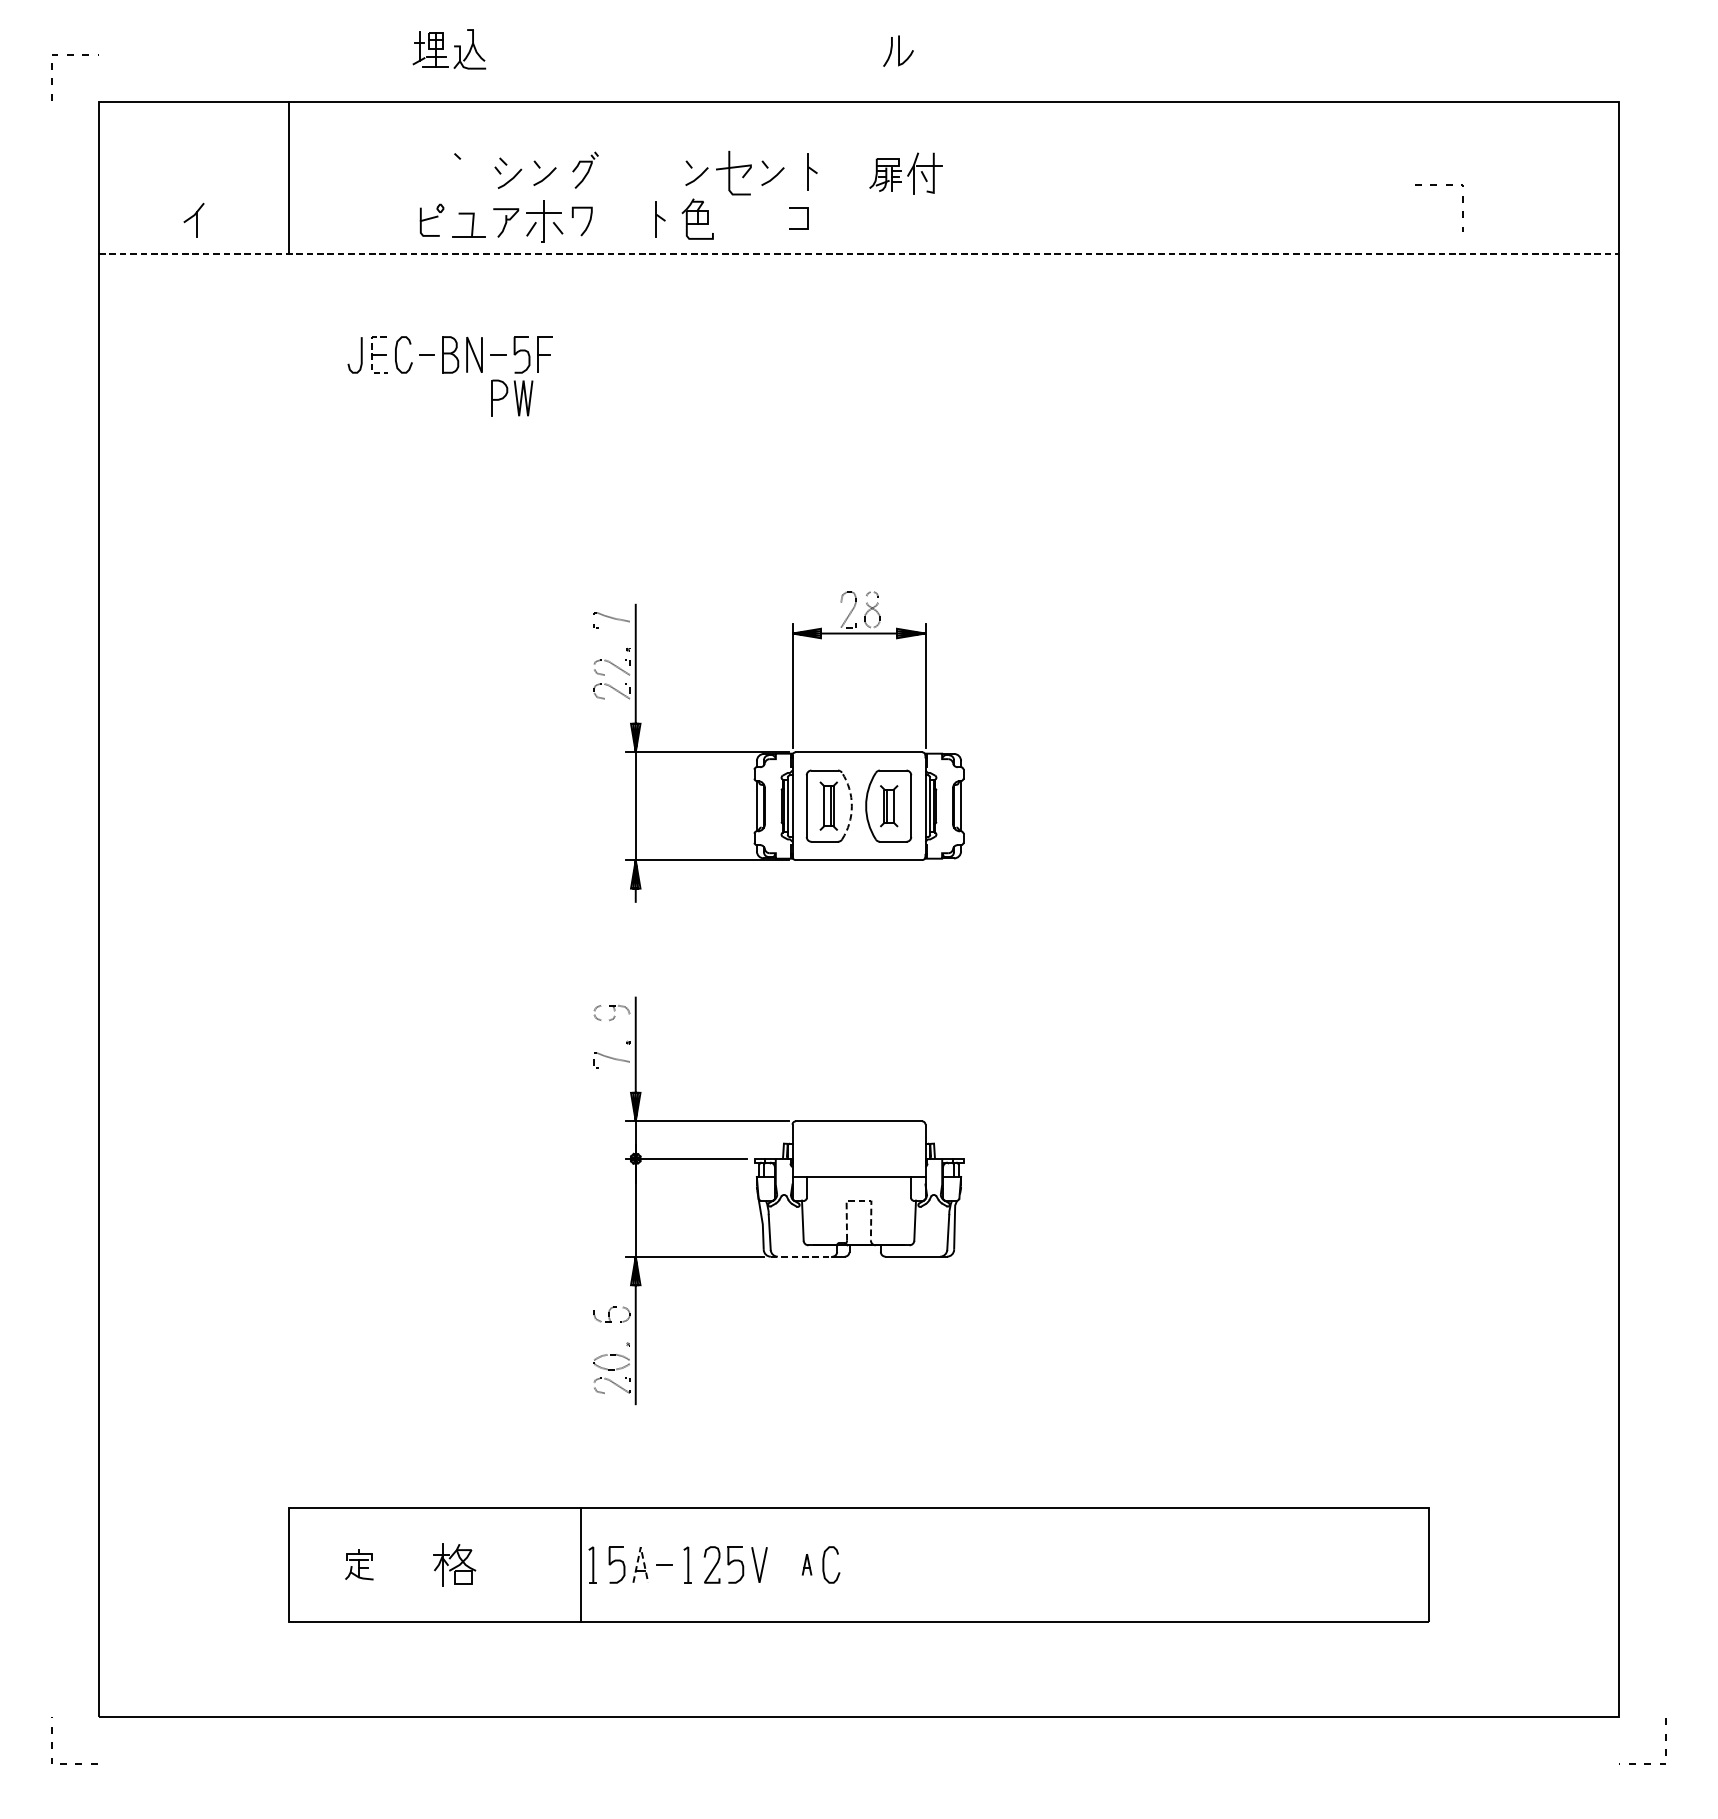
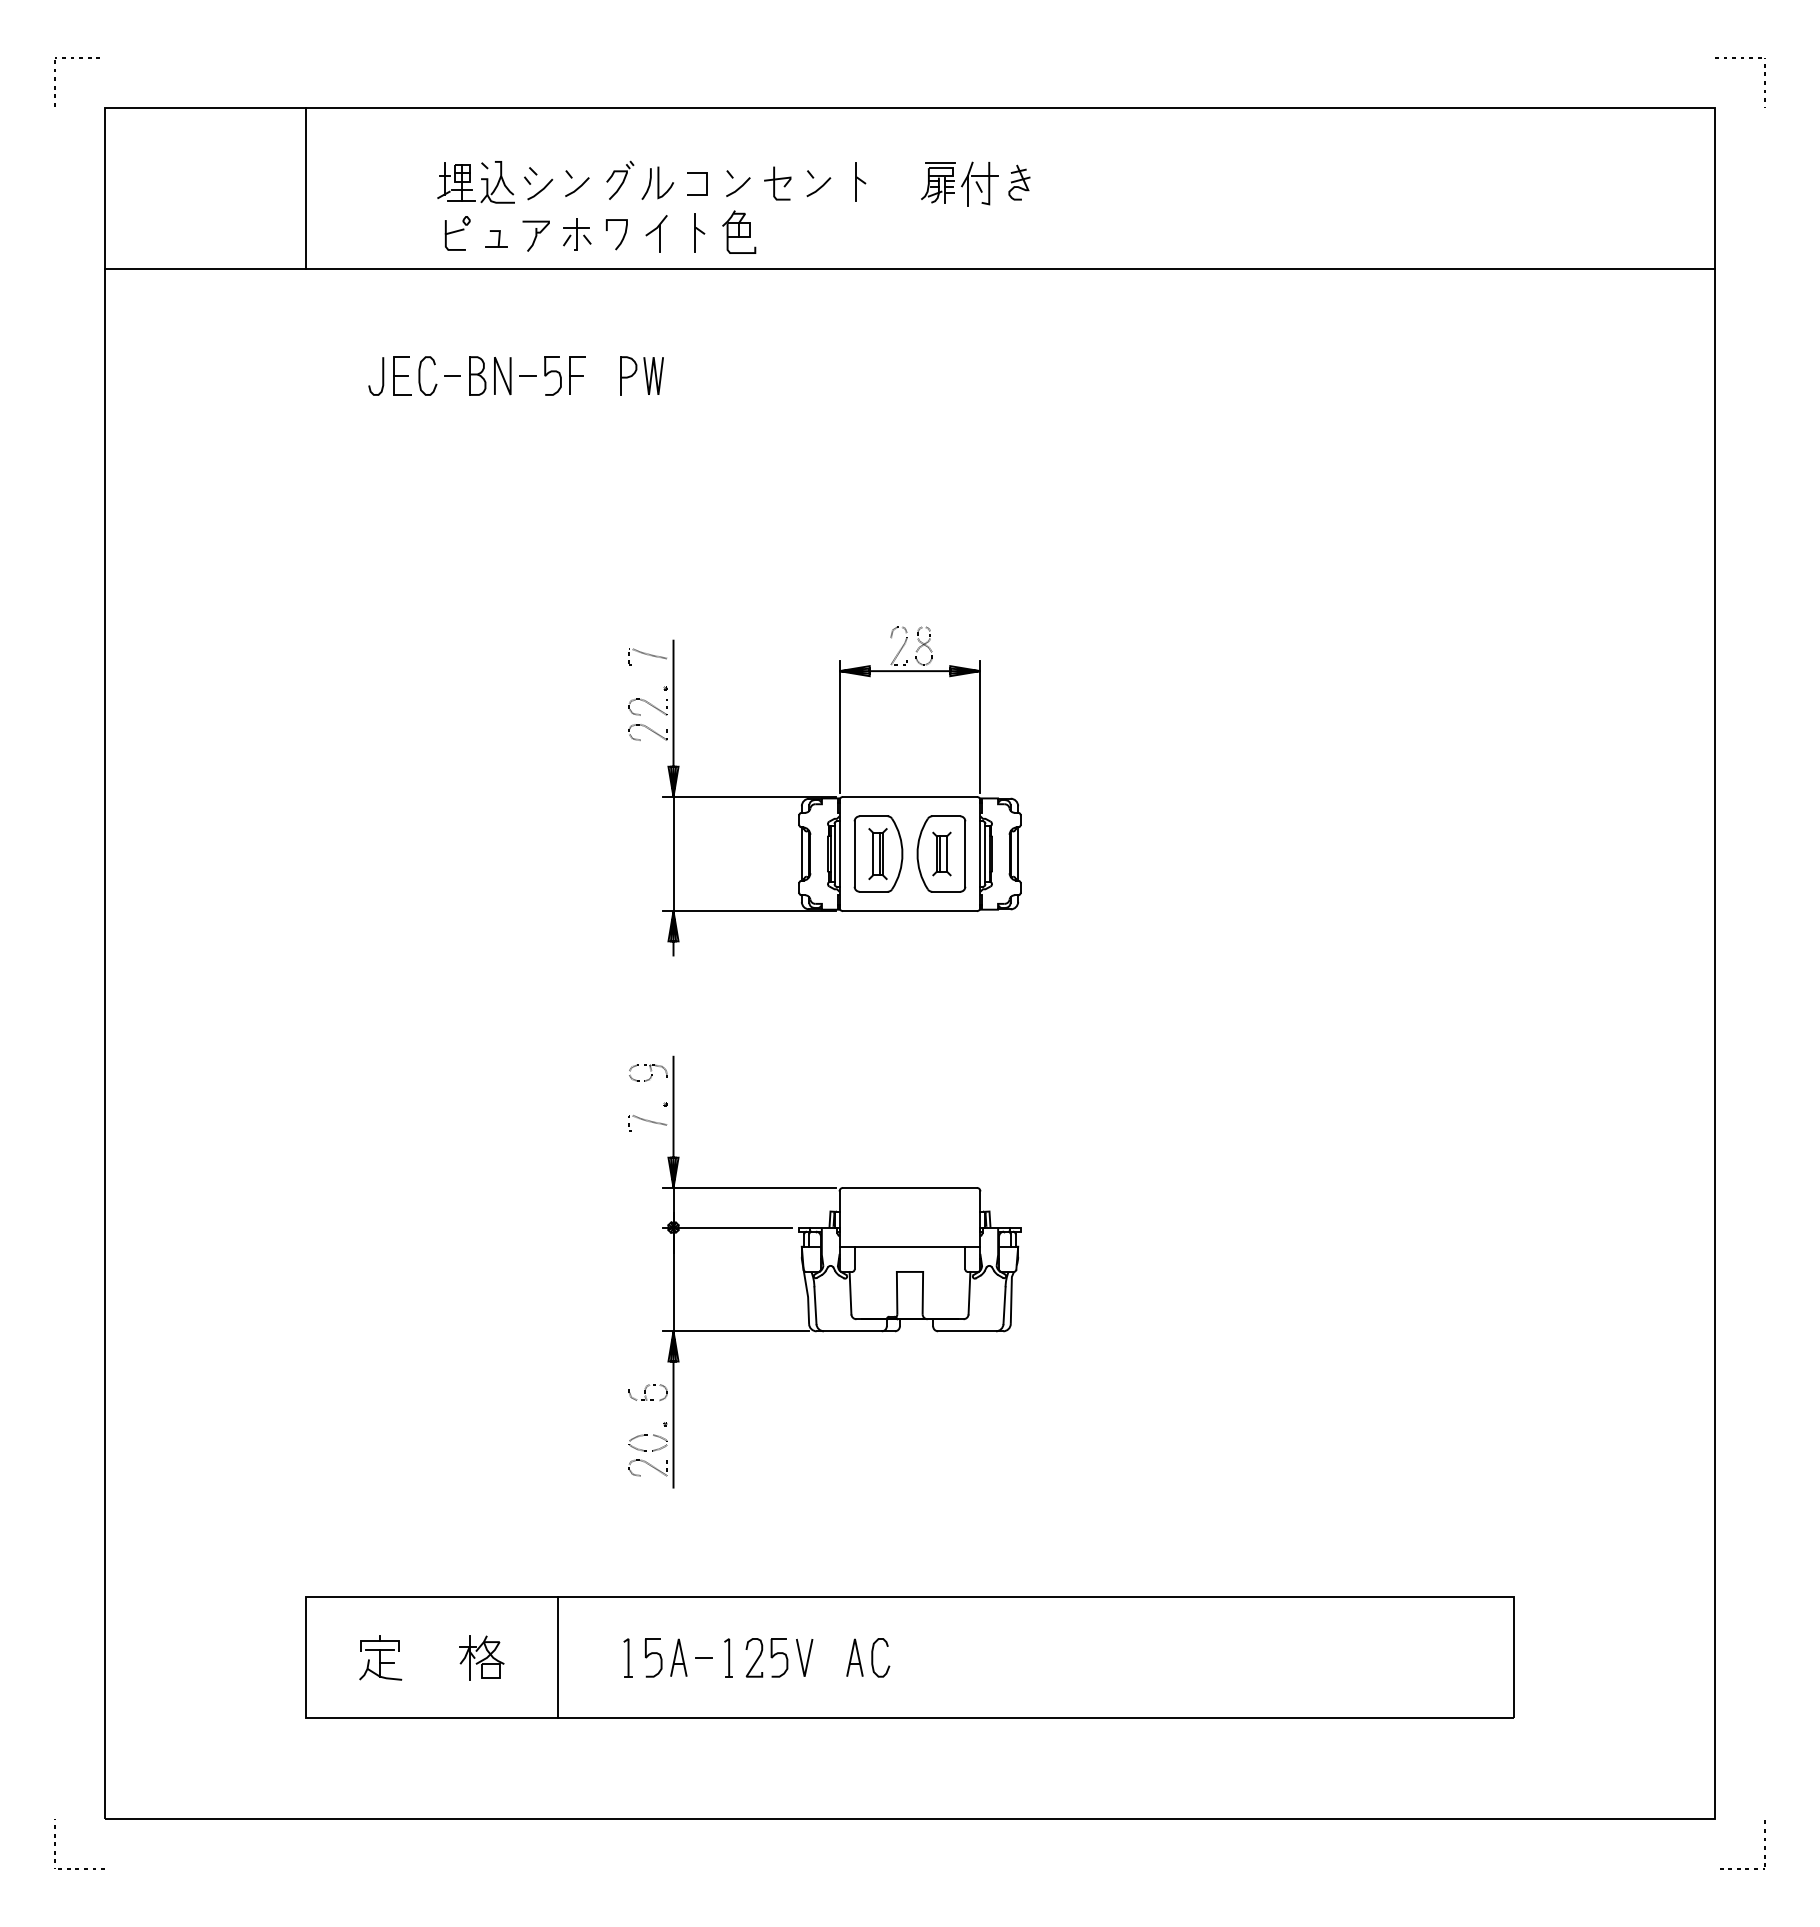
part: (448, 49) -> (475, 182), moved
part: (898, 50) -> (657, 182), moved
line: (887, 154) -> (940, 163), added
part: (962, 172) -> (1019, 182), added
part: (733, 173) -> (777, 183), size x0.71
line: (1461, 208) -> (1764, 82), moved
line: (807, 218) -> (706, 183), moved
part: (193, 220) -> (656, 233), moved
part: (545, 221) -> (577, 234), size x0.71
part: (468, 225) -> (496, 238), size x0.62
line: (859, 254) -> (910, 269), dashed -> solid
line: (372, 356) -> (394, 377), dashed -> solid
part: (512, 397) -> (641, 375), moved
arc: (851, 806) -> (902, 854), dashed -> solid
line: (859, 1200) -> (910, 1271), dashed -> solid
line: (801, 1256) -> (849, 1331), dashed -> solid
line: (640, 1546) -> (678, 1638), dashed -> solid
part: (359, 1564) -> (380, 1657), size x1.43
line: (580, 1564) -> (557, 1657), moved
part: (806, 1564) -> (854, 1657), size x1.67

